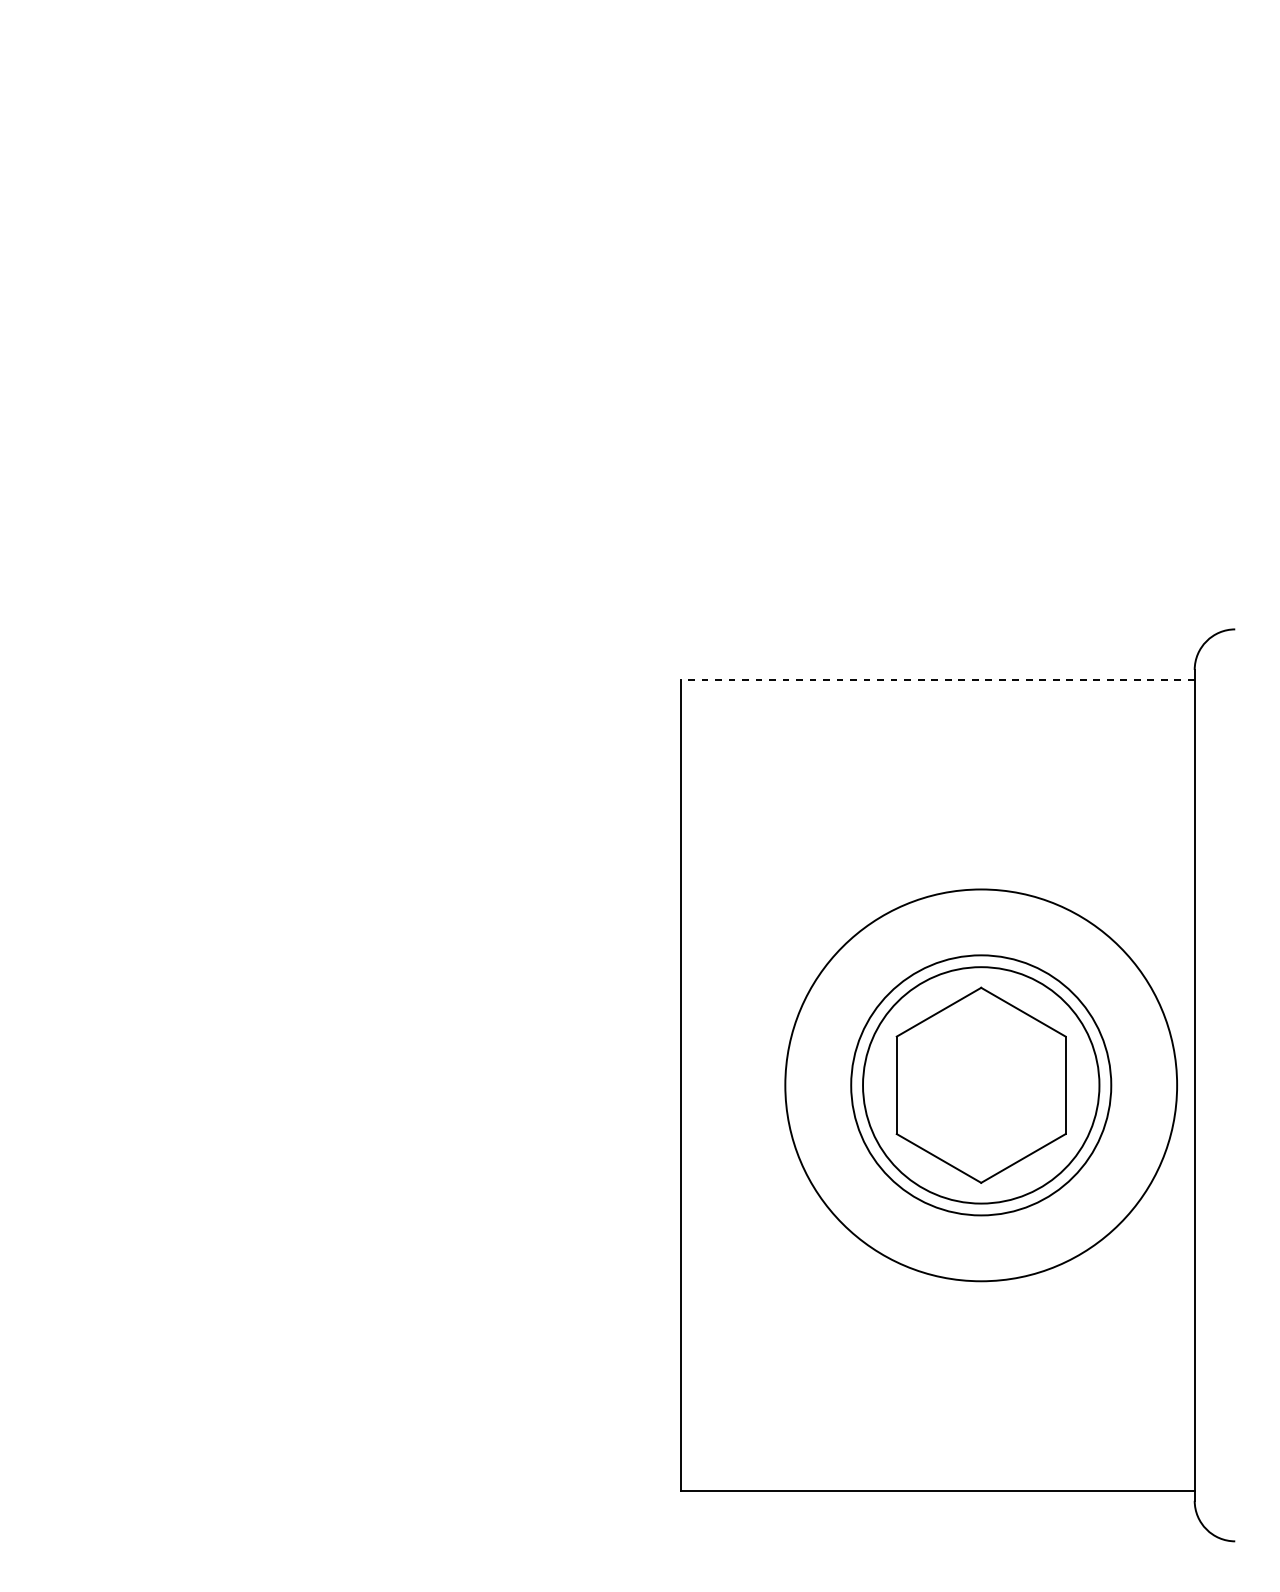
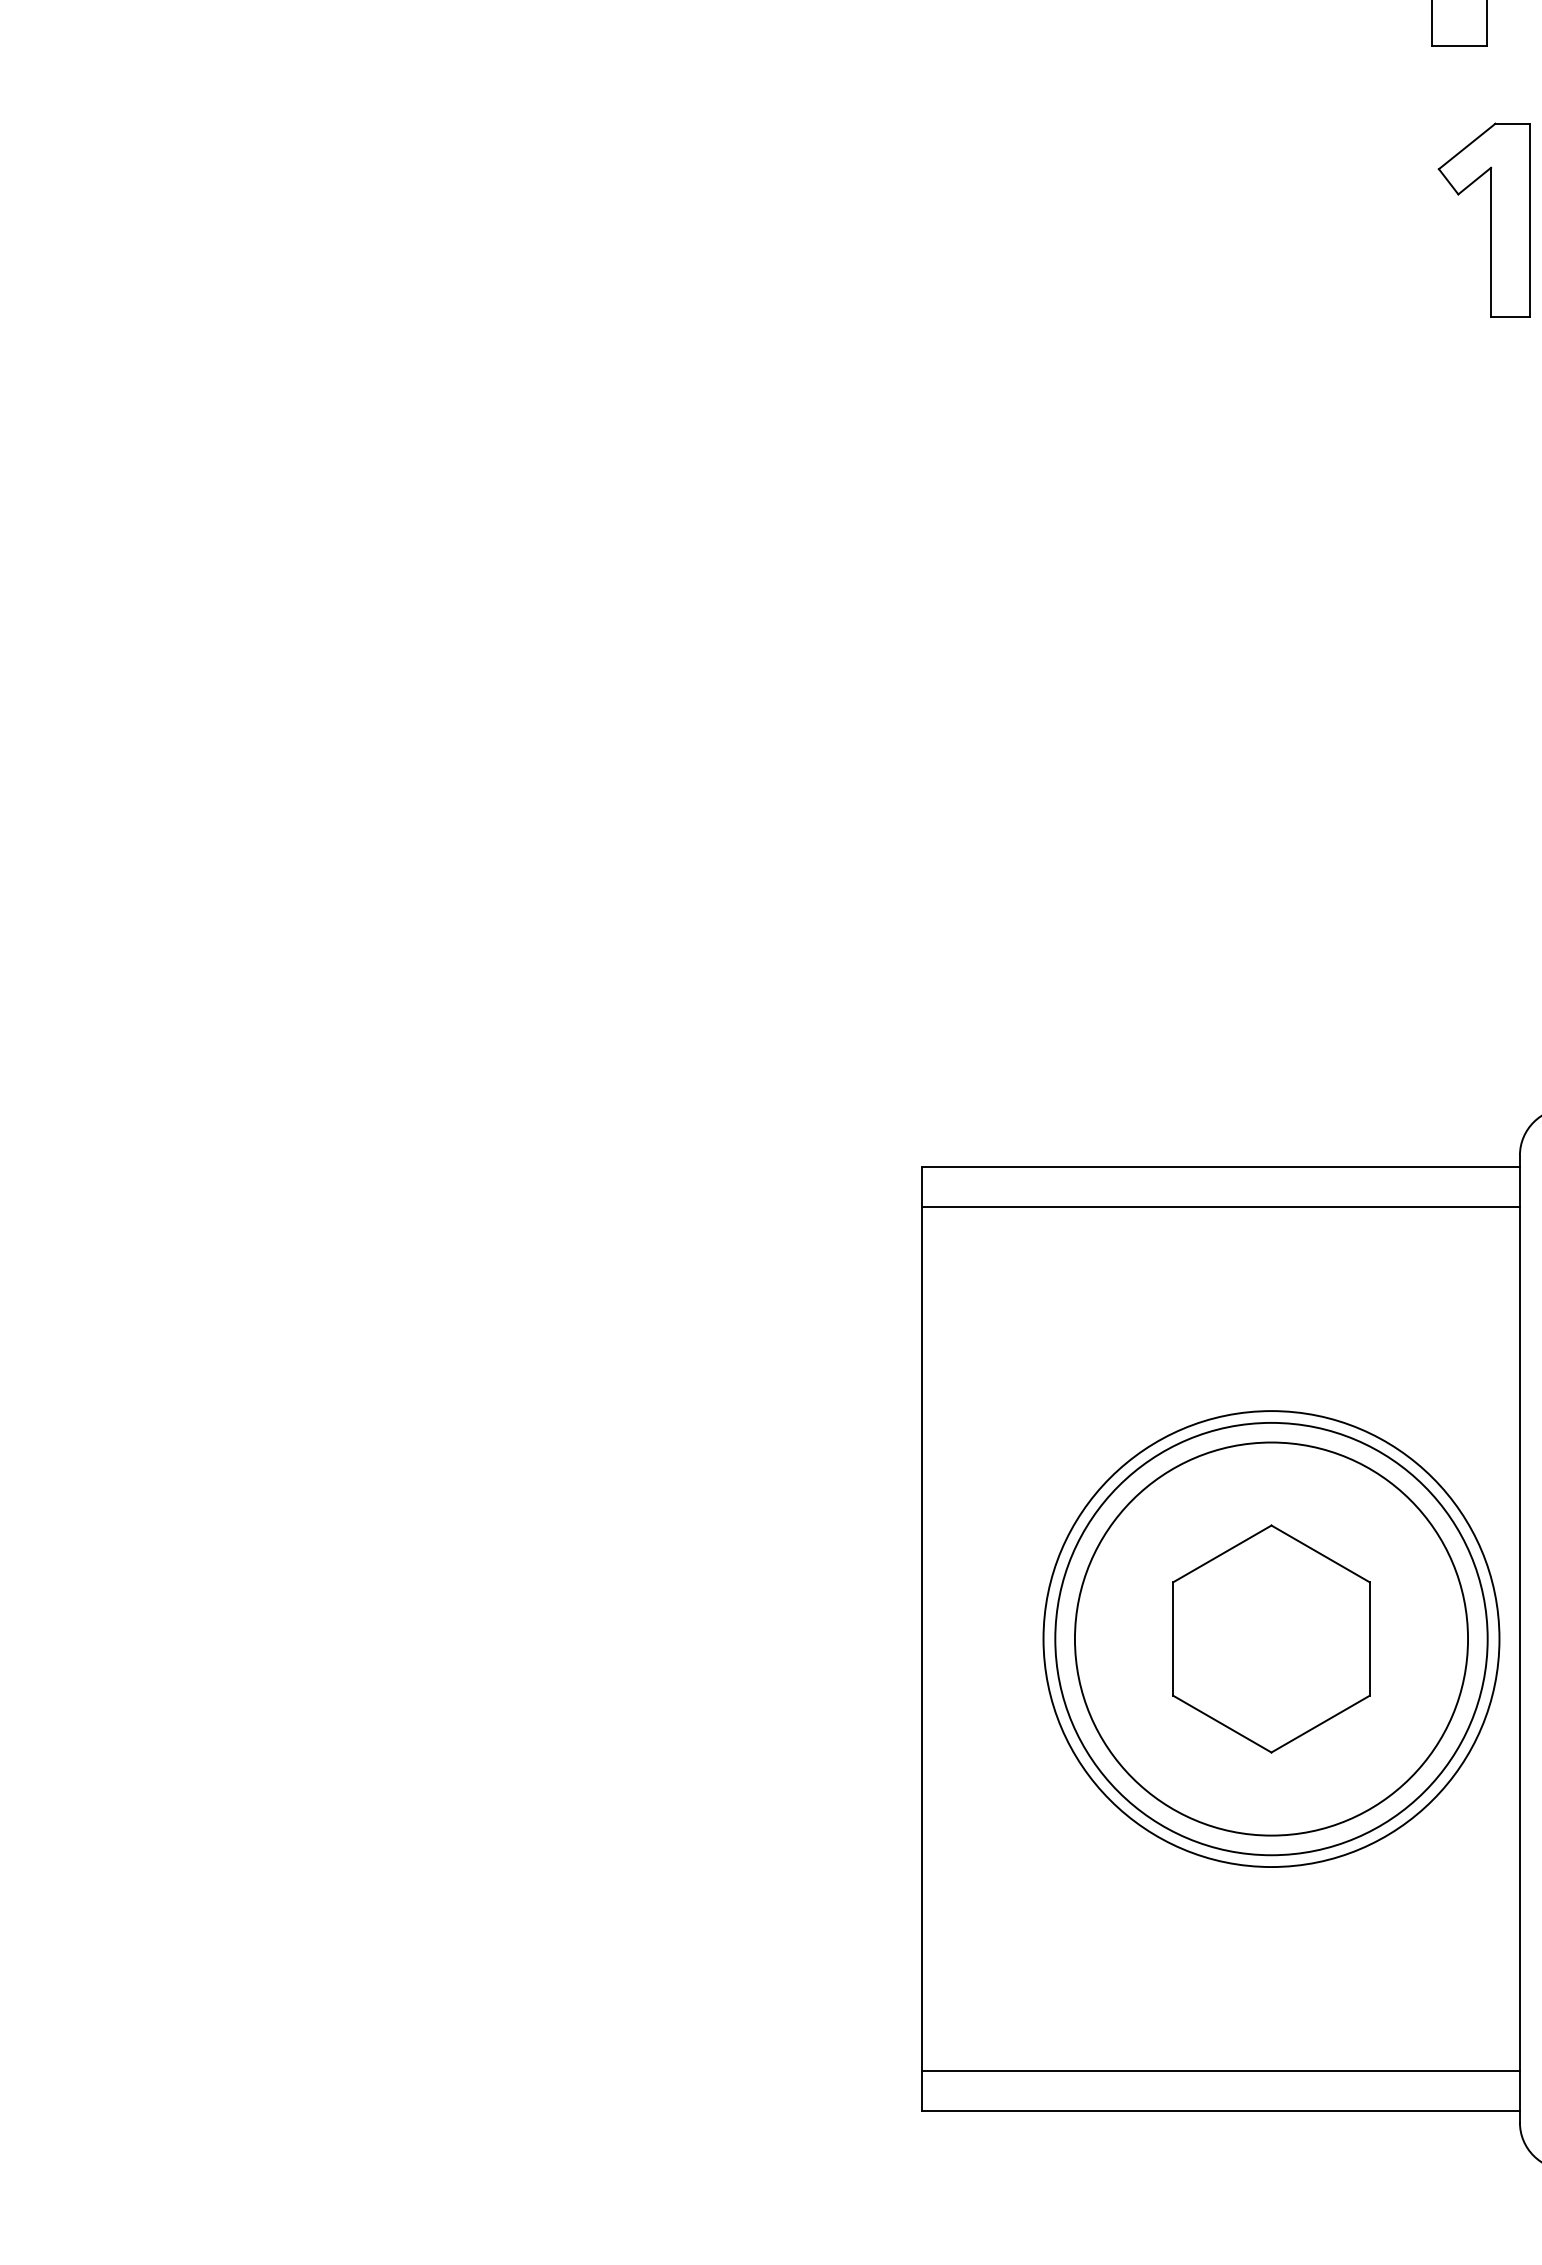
line: (937, 680) -> (1220, 1167), dashed -> solid
line: (937, 713) -> (1220, 1206), added
circle: (981, 1084) -> (1271, 1638), size x1.43
circle: (981, 1084) -> (1271, 1638), size x1.43
line: (937, 1456) -> (1220, 2071), added

